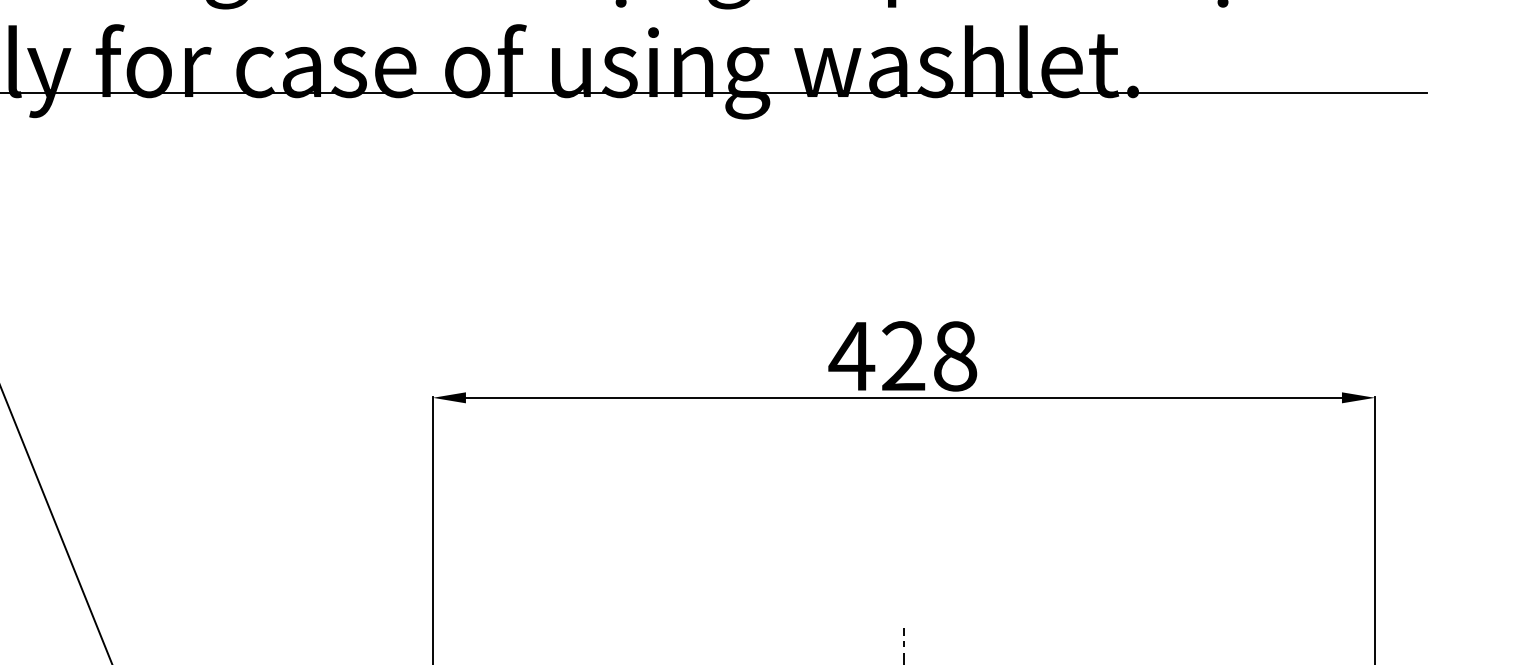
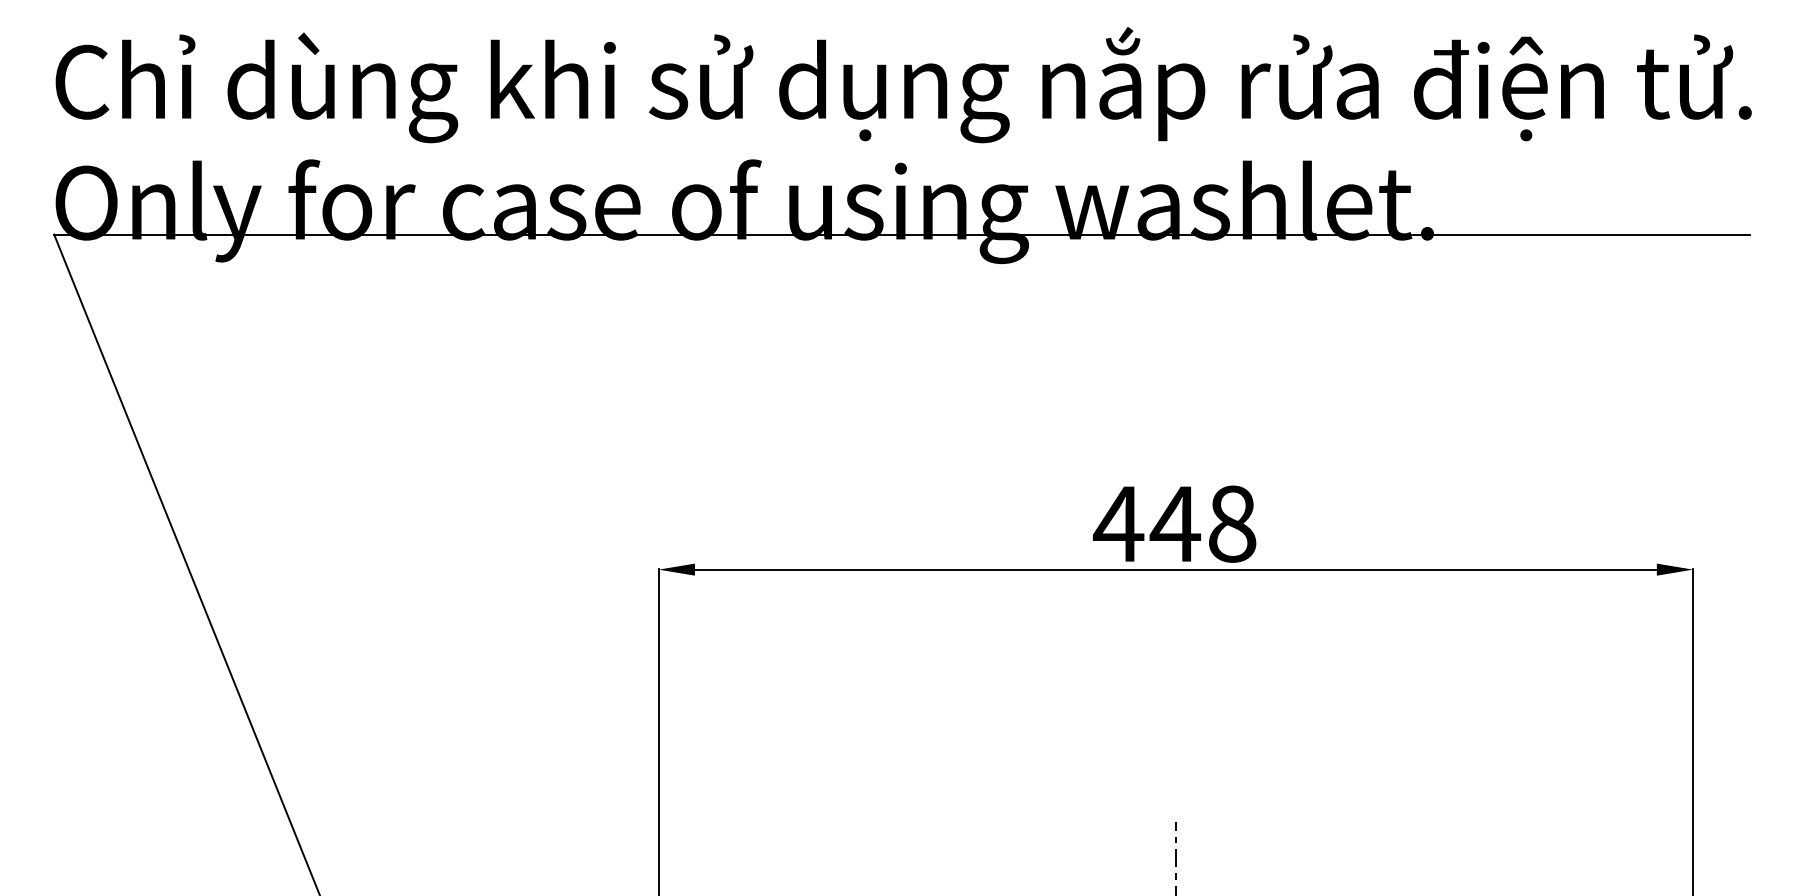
text: (903, 355) -> (1175, 523), 428 -> 448

